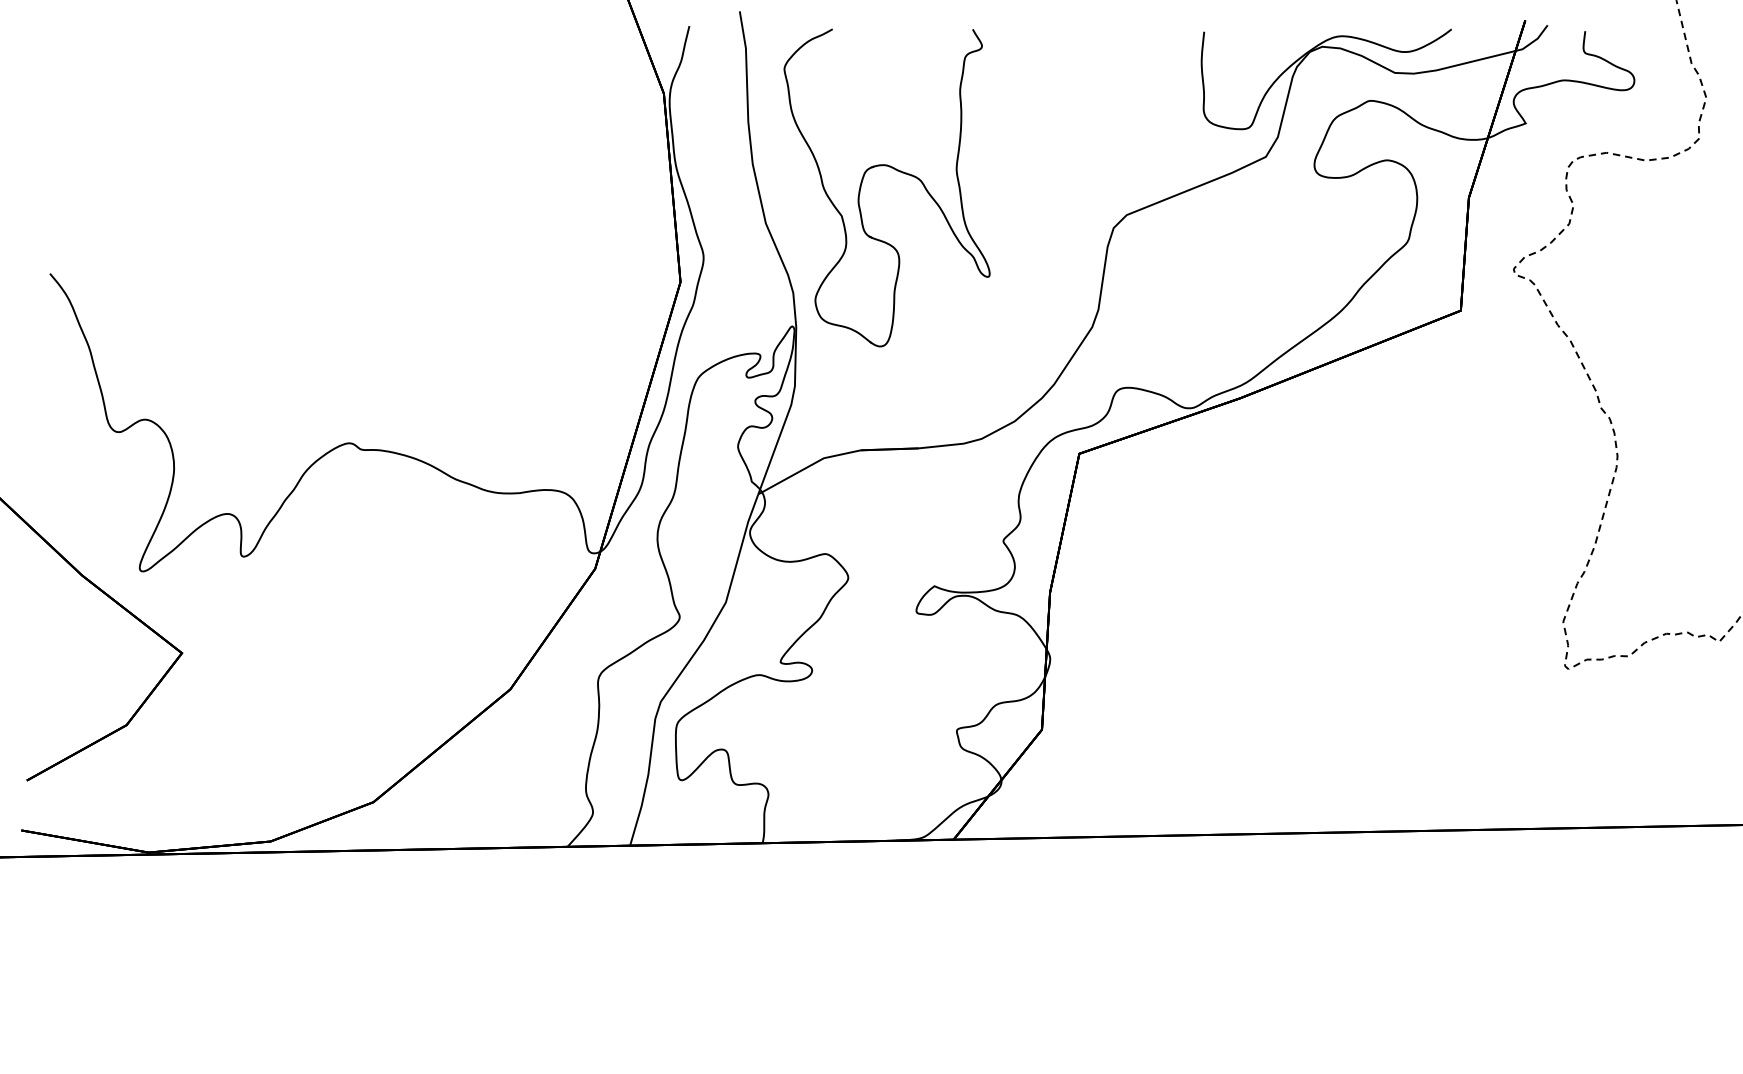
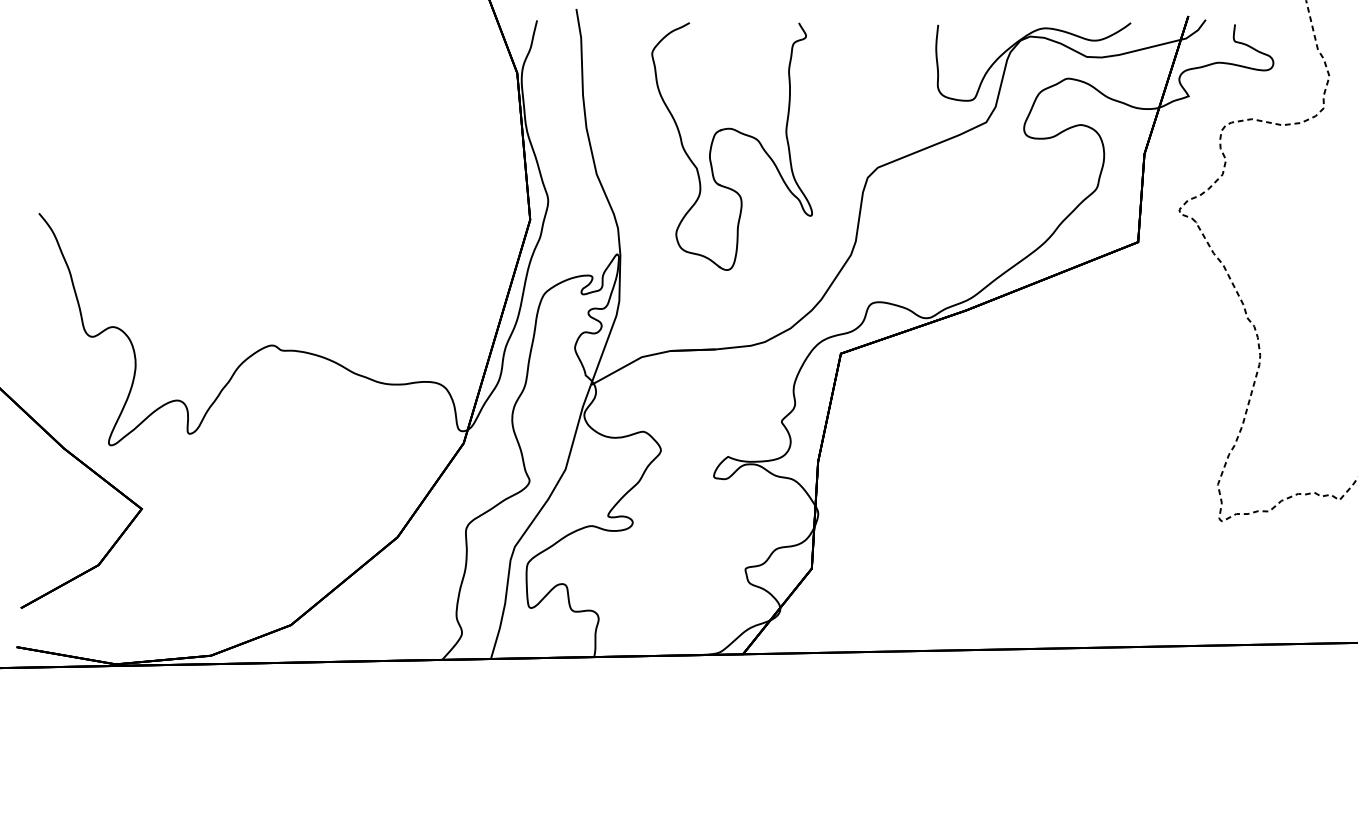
part: (893, 169) -> (737, 132), moved

